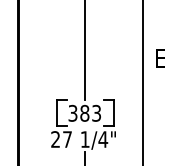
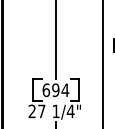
text: (84, 112) -> (55, 89), 383 -> 694

